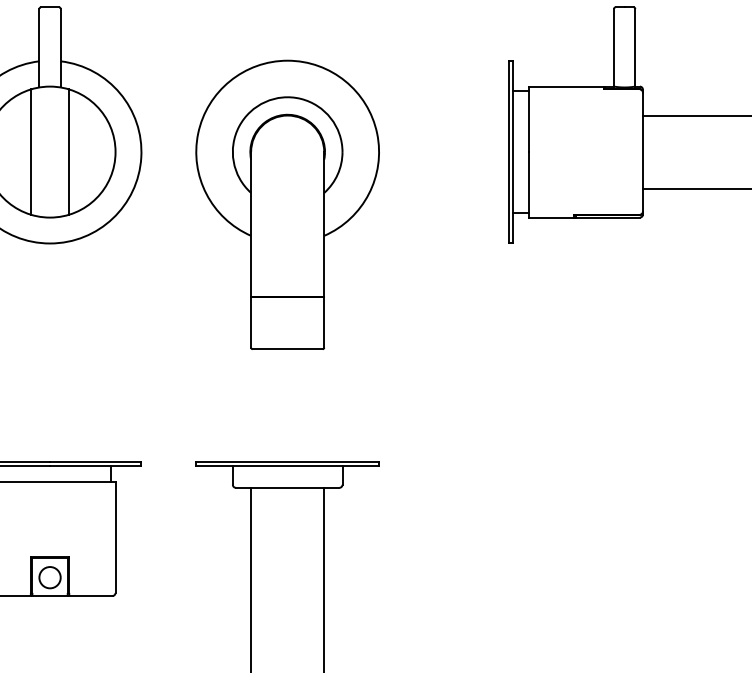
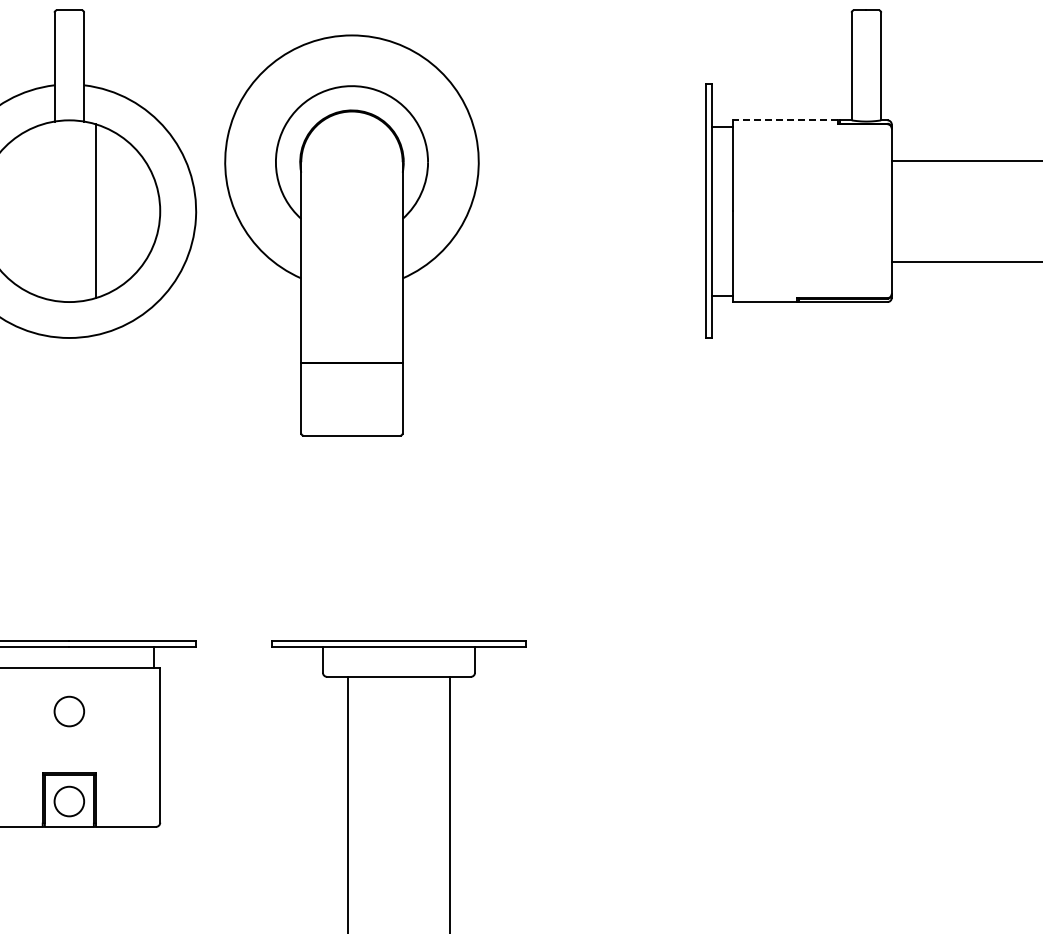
line: (566, 86) -> (785, 120), solid -> dashed
line: (30, 152) -> (42, 211), removed
part: (287, 204) -> (351, 235), moved
circle: (49, 512) -> (68, 711), added

